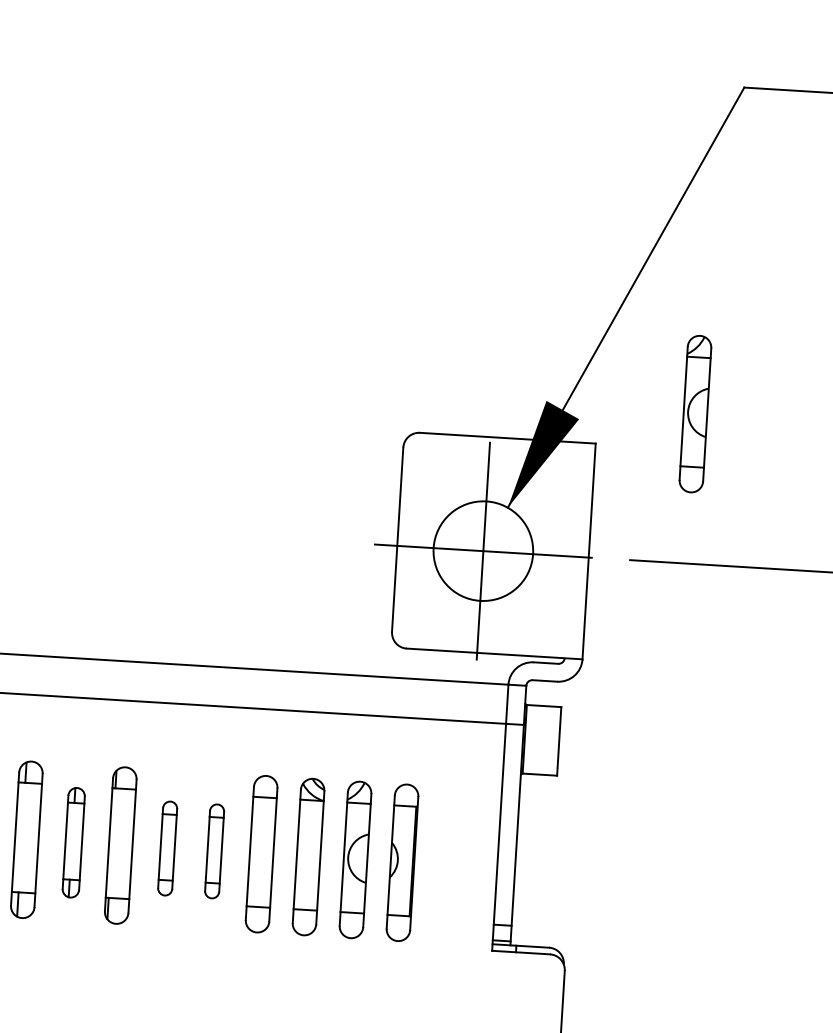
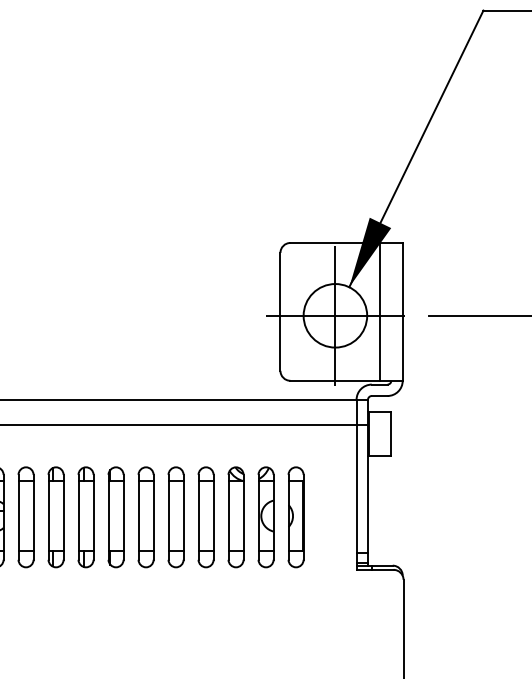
part: (694, 414) -> (464, 220), removed
line: (552, 548) -> (379, 311), added
part: (72, 842) -> (85, 517), size x1.43
part: (166, 848) -> (145, 517), size x1.67
part: (213, 851) -> (175, 517), size x1.67

